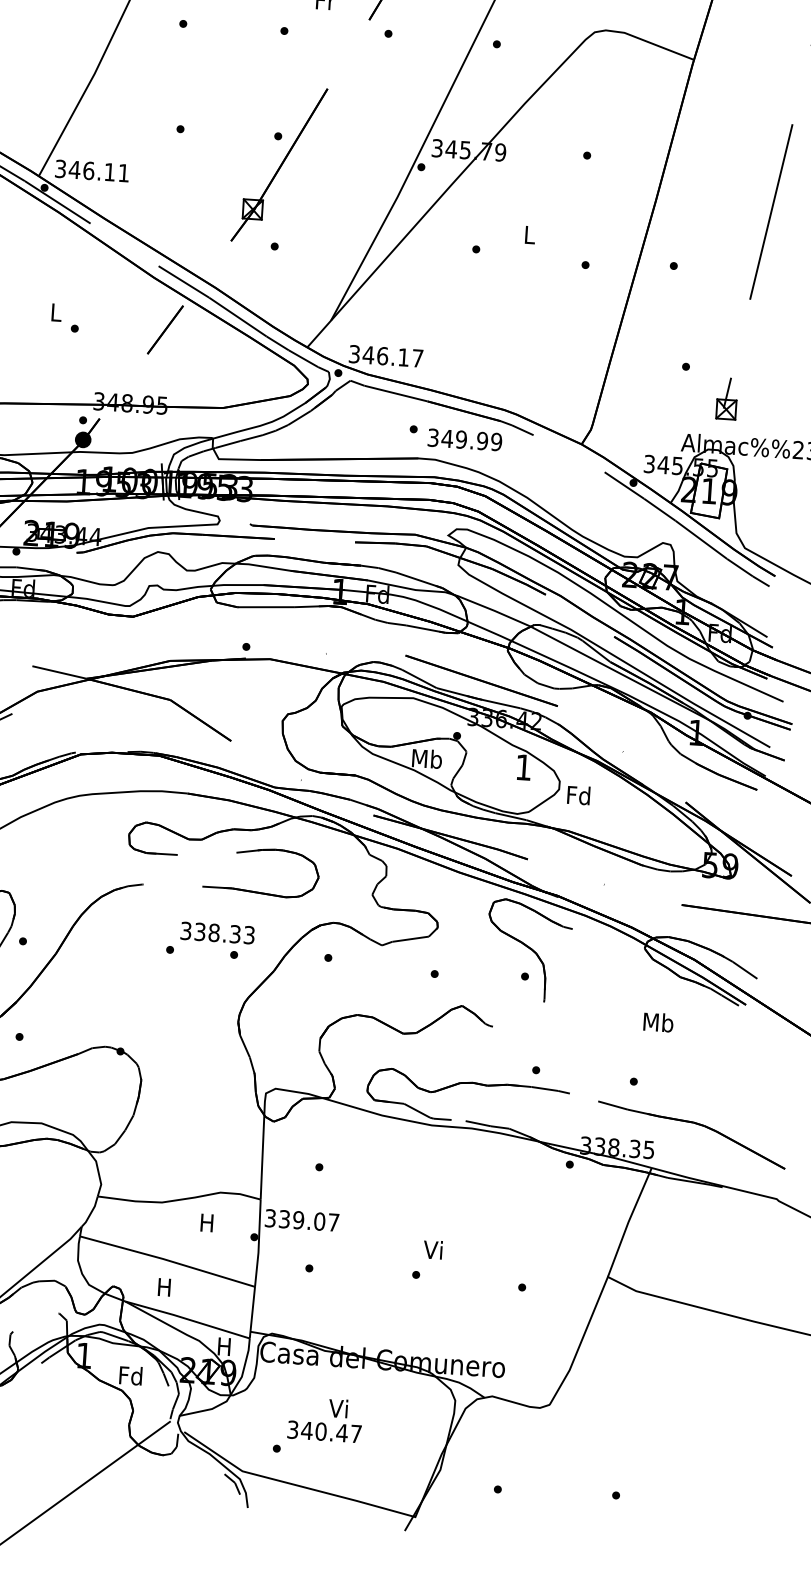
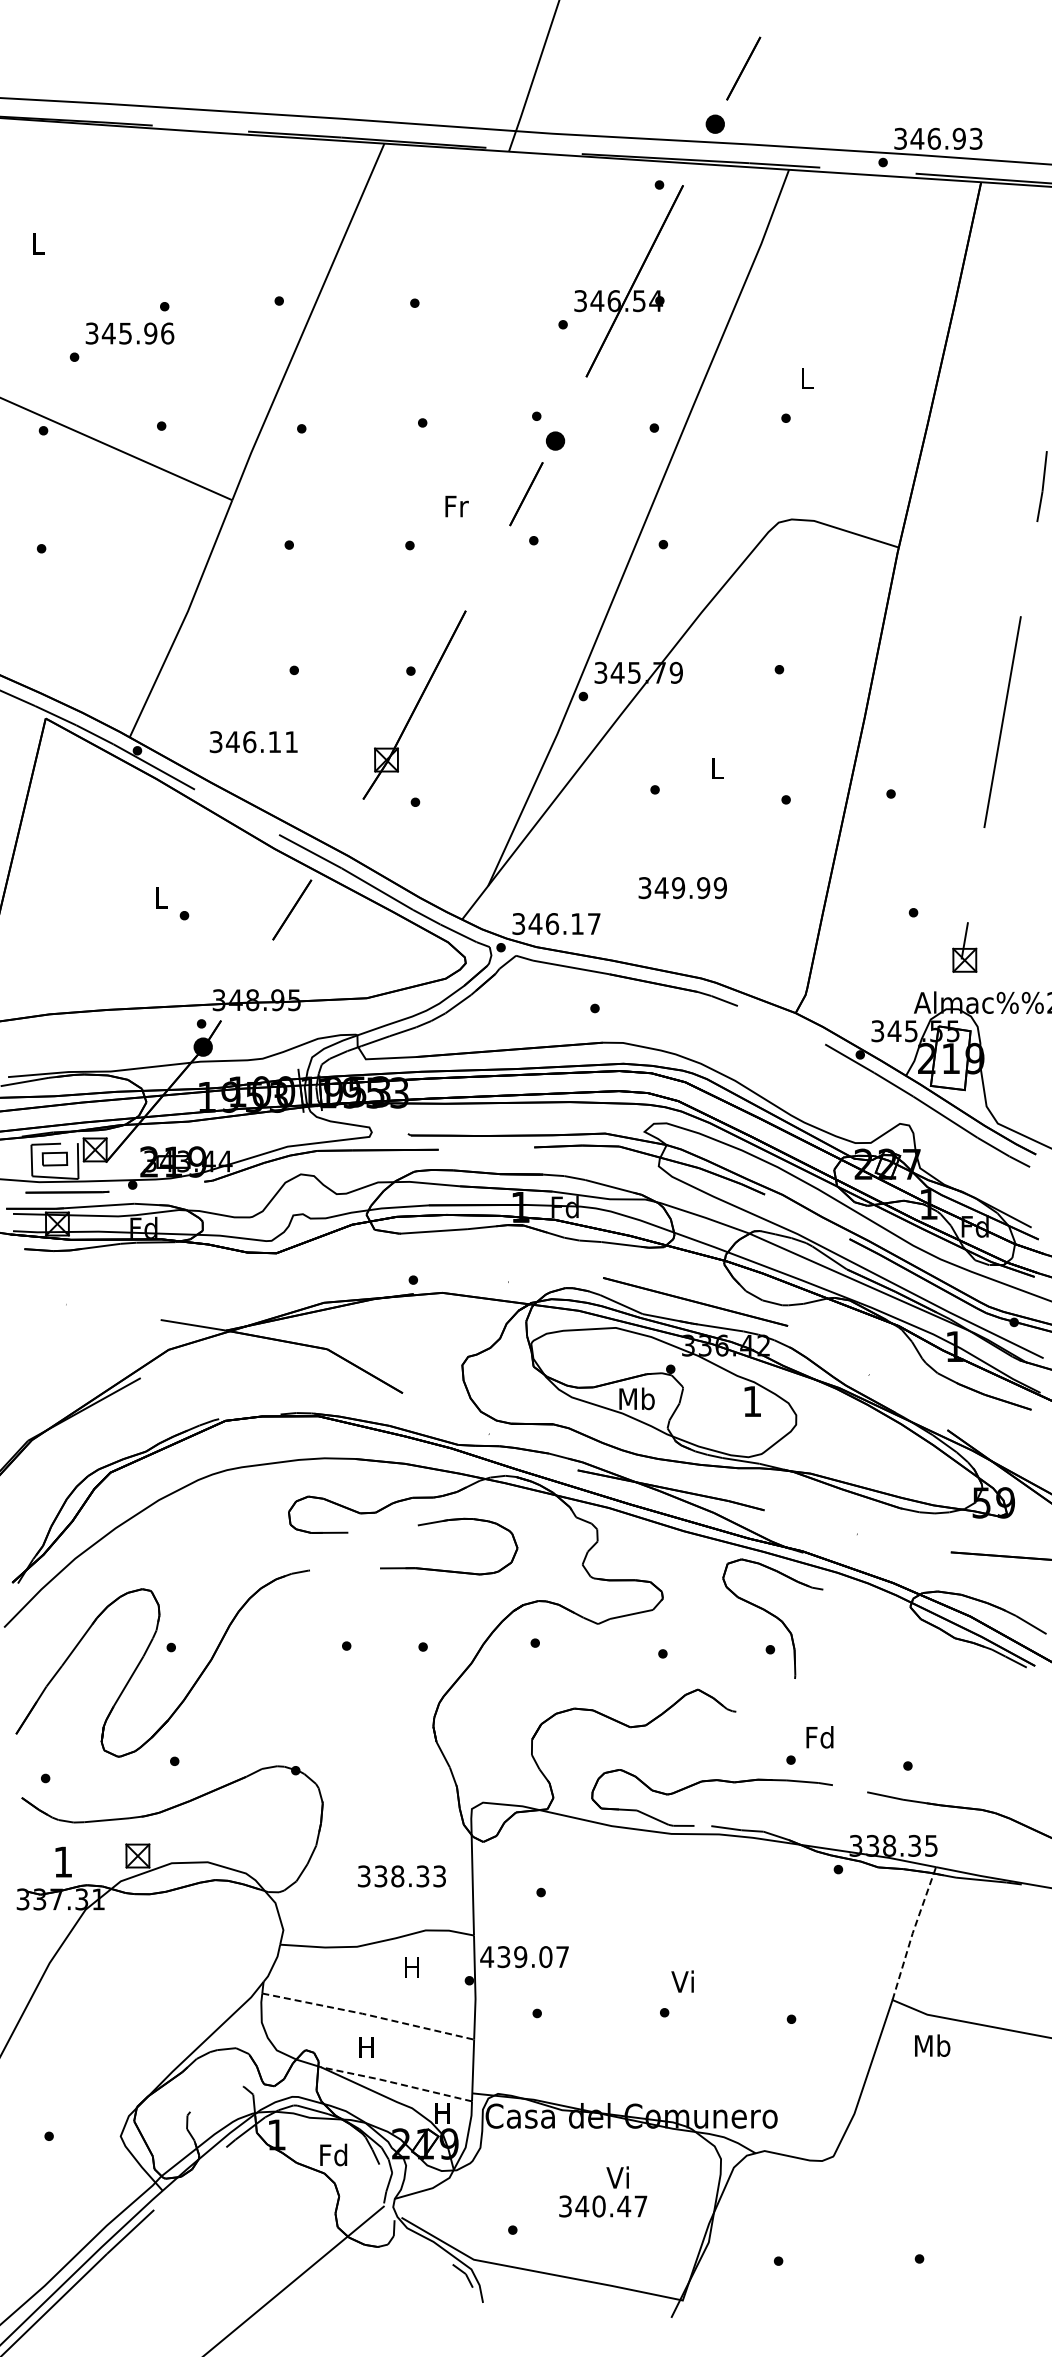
text: (92, 171) -> (253, 742), moved
text: (464, 440) -> (682, 888), moved
text: (578, 795) -> (819, 1737), moved
text: (217, 933) -> (401, 1876), moved
text: (658, 1022) -> (932, 2045), moved
text: (270, 1218) -> (487, 1957), 339.07 -> 439.07
line: (628, 1222) -> (912, 1933), solid -> dashed
line: (167, 1260) -> (368, 2015), solid -> dashed
line: (187, 1319) -> (396, 2083), solid -> dashed
text: (325, 1419) -> (603, 2191), moved

